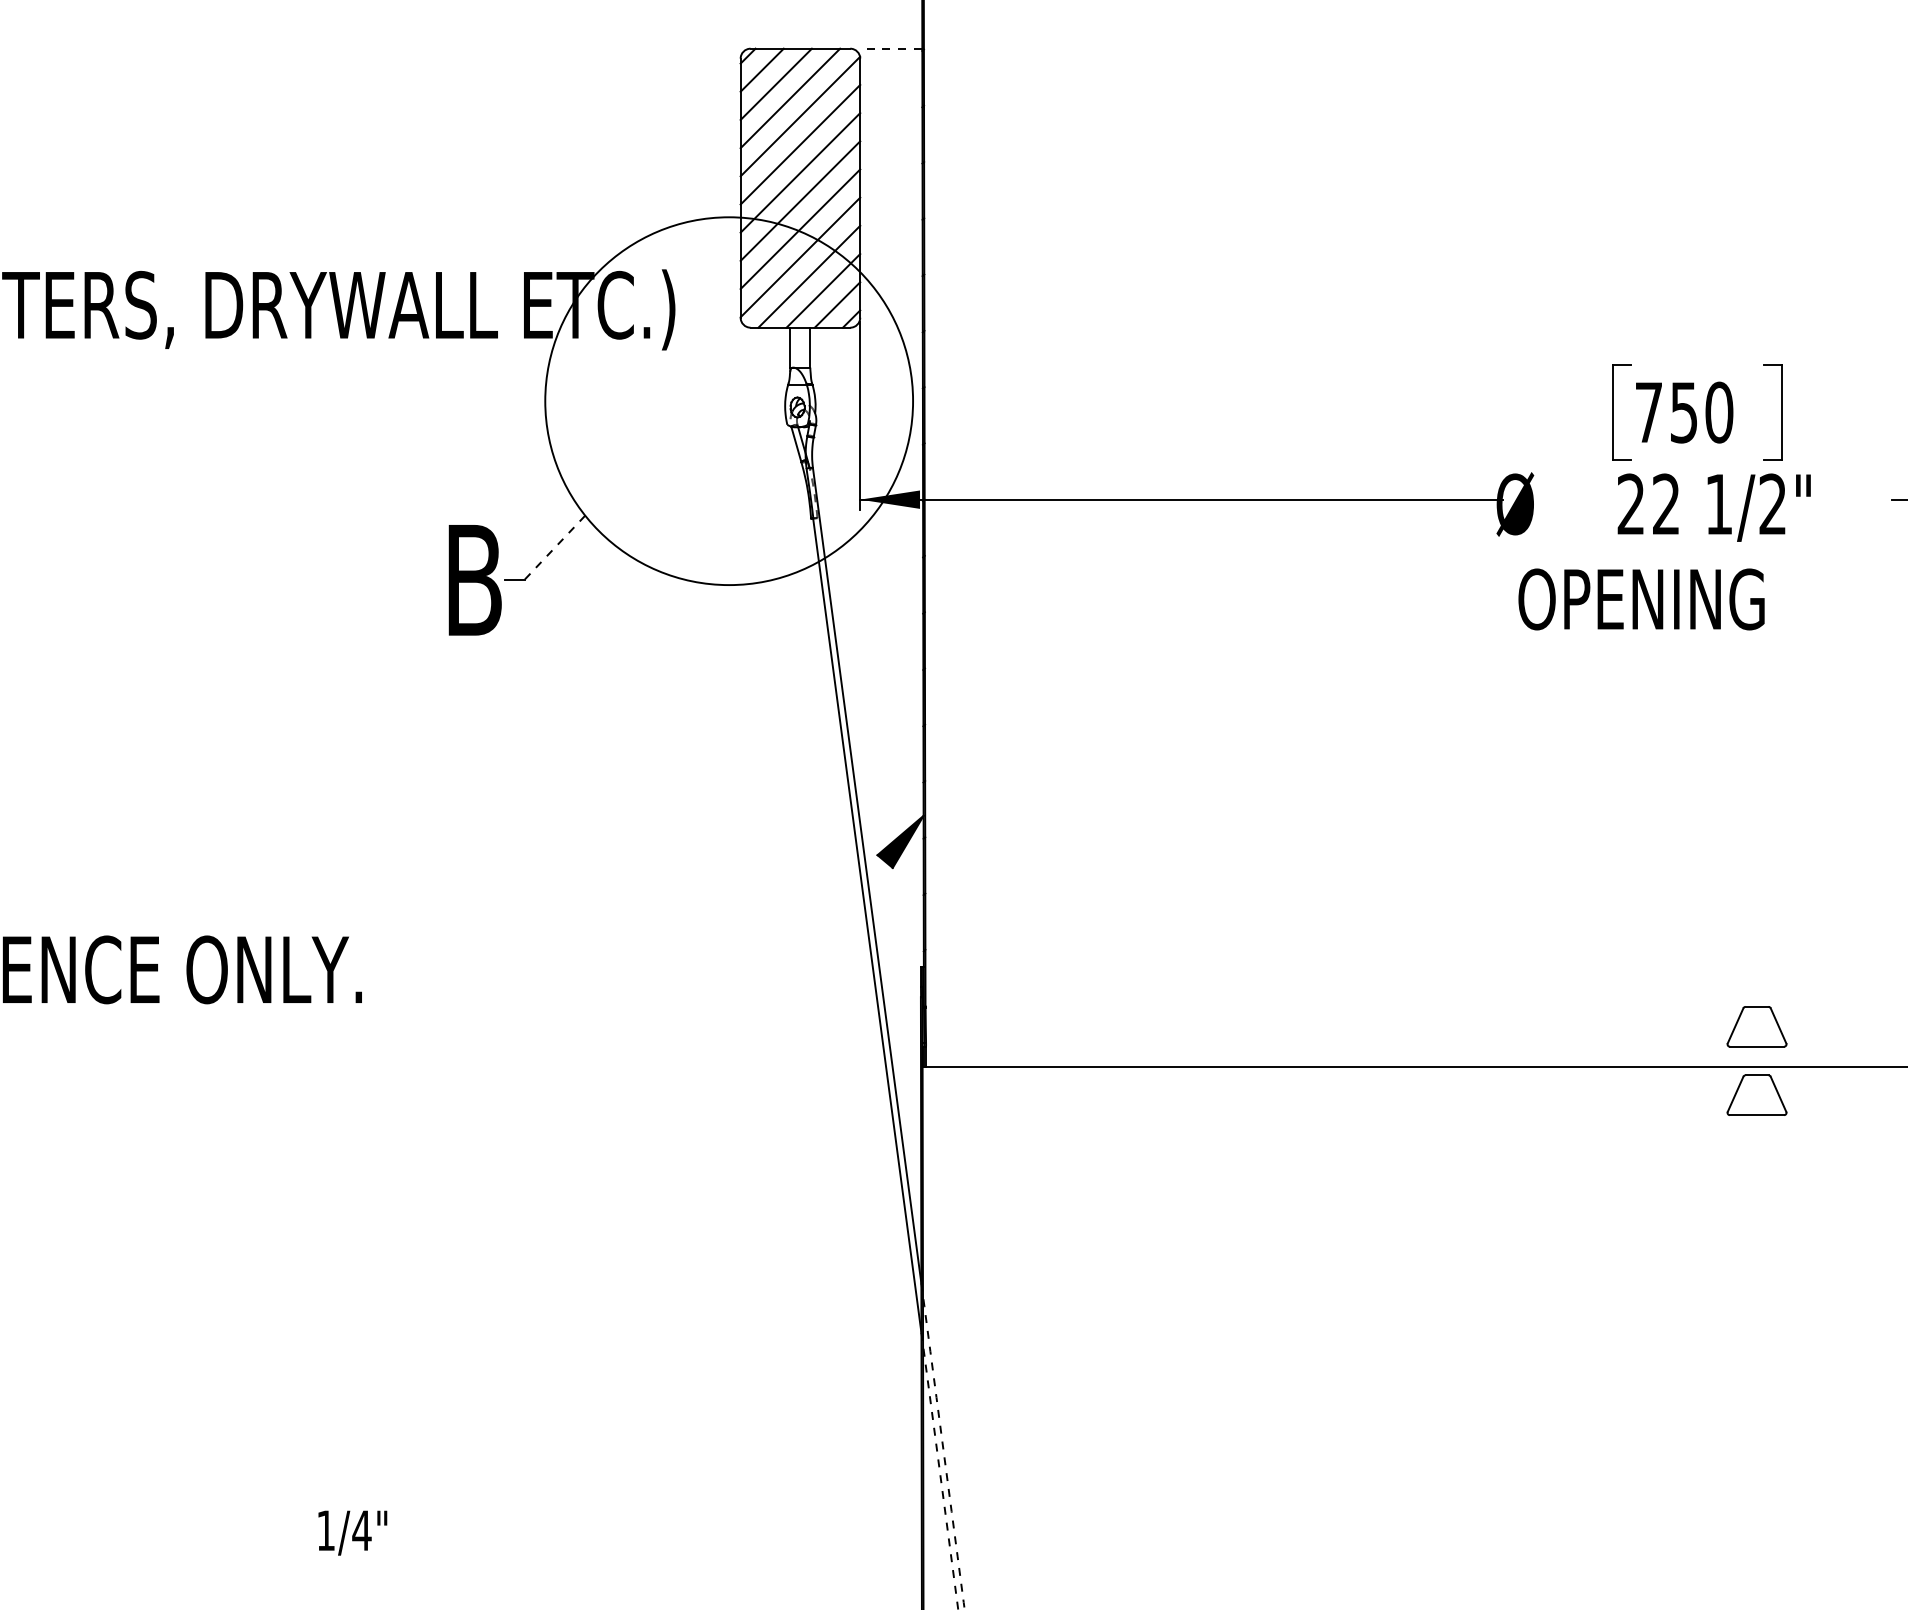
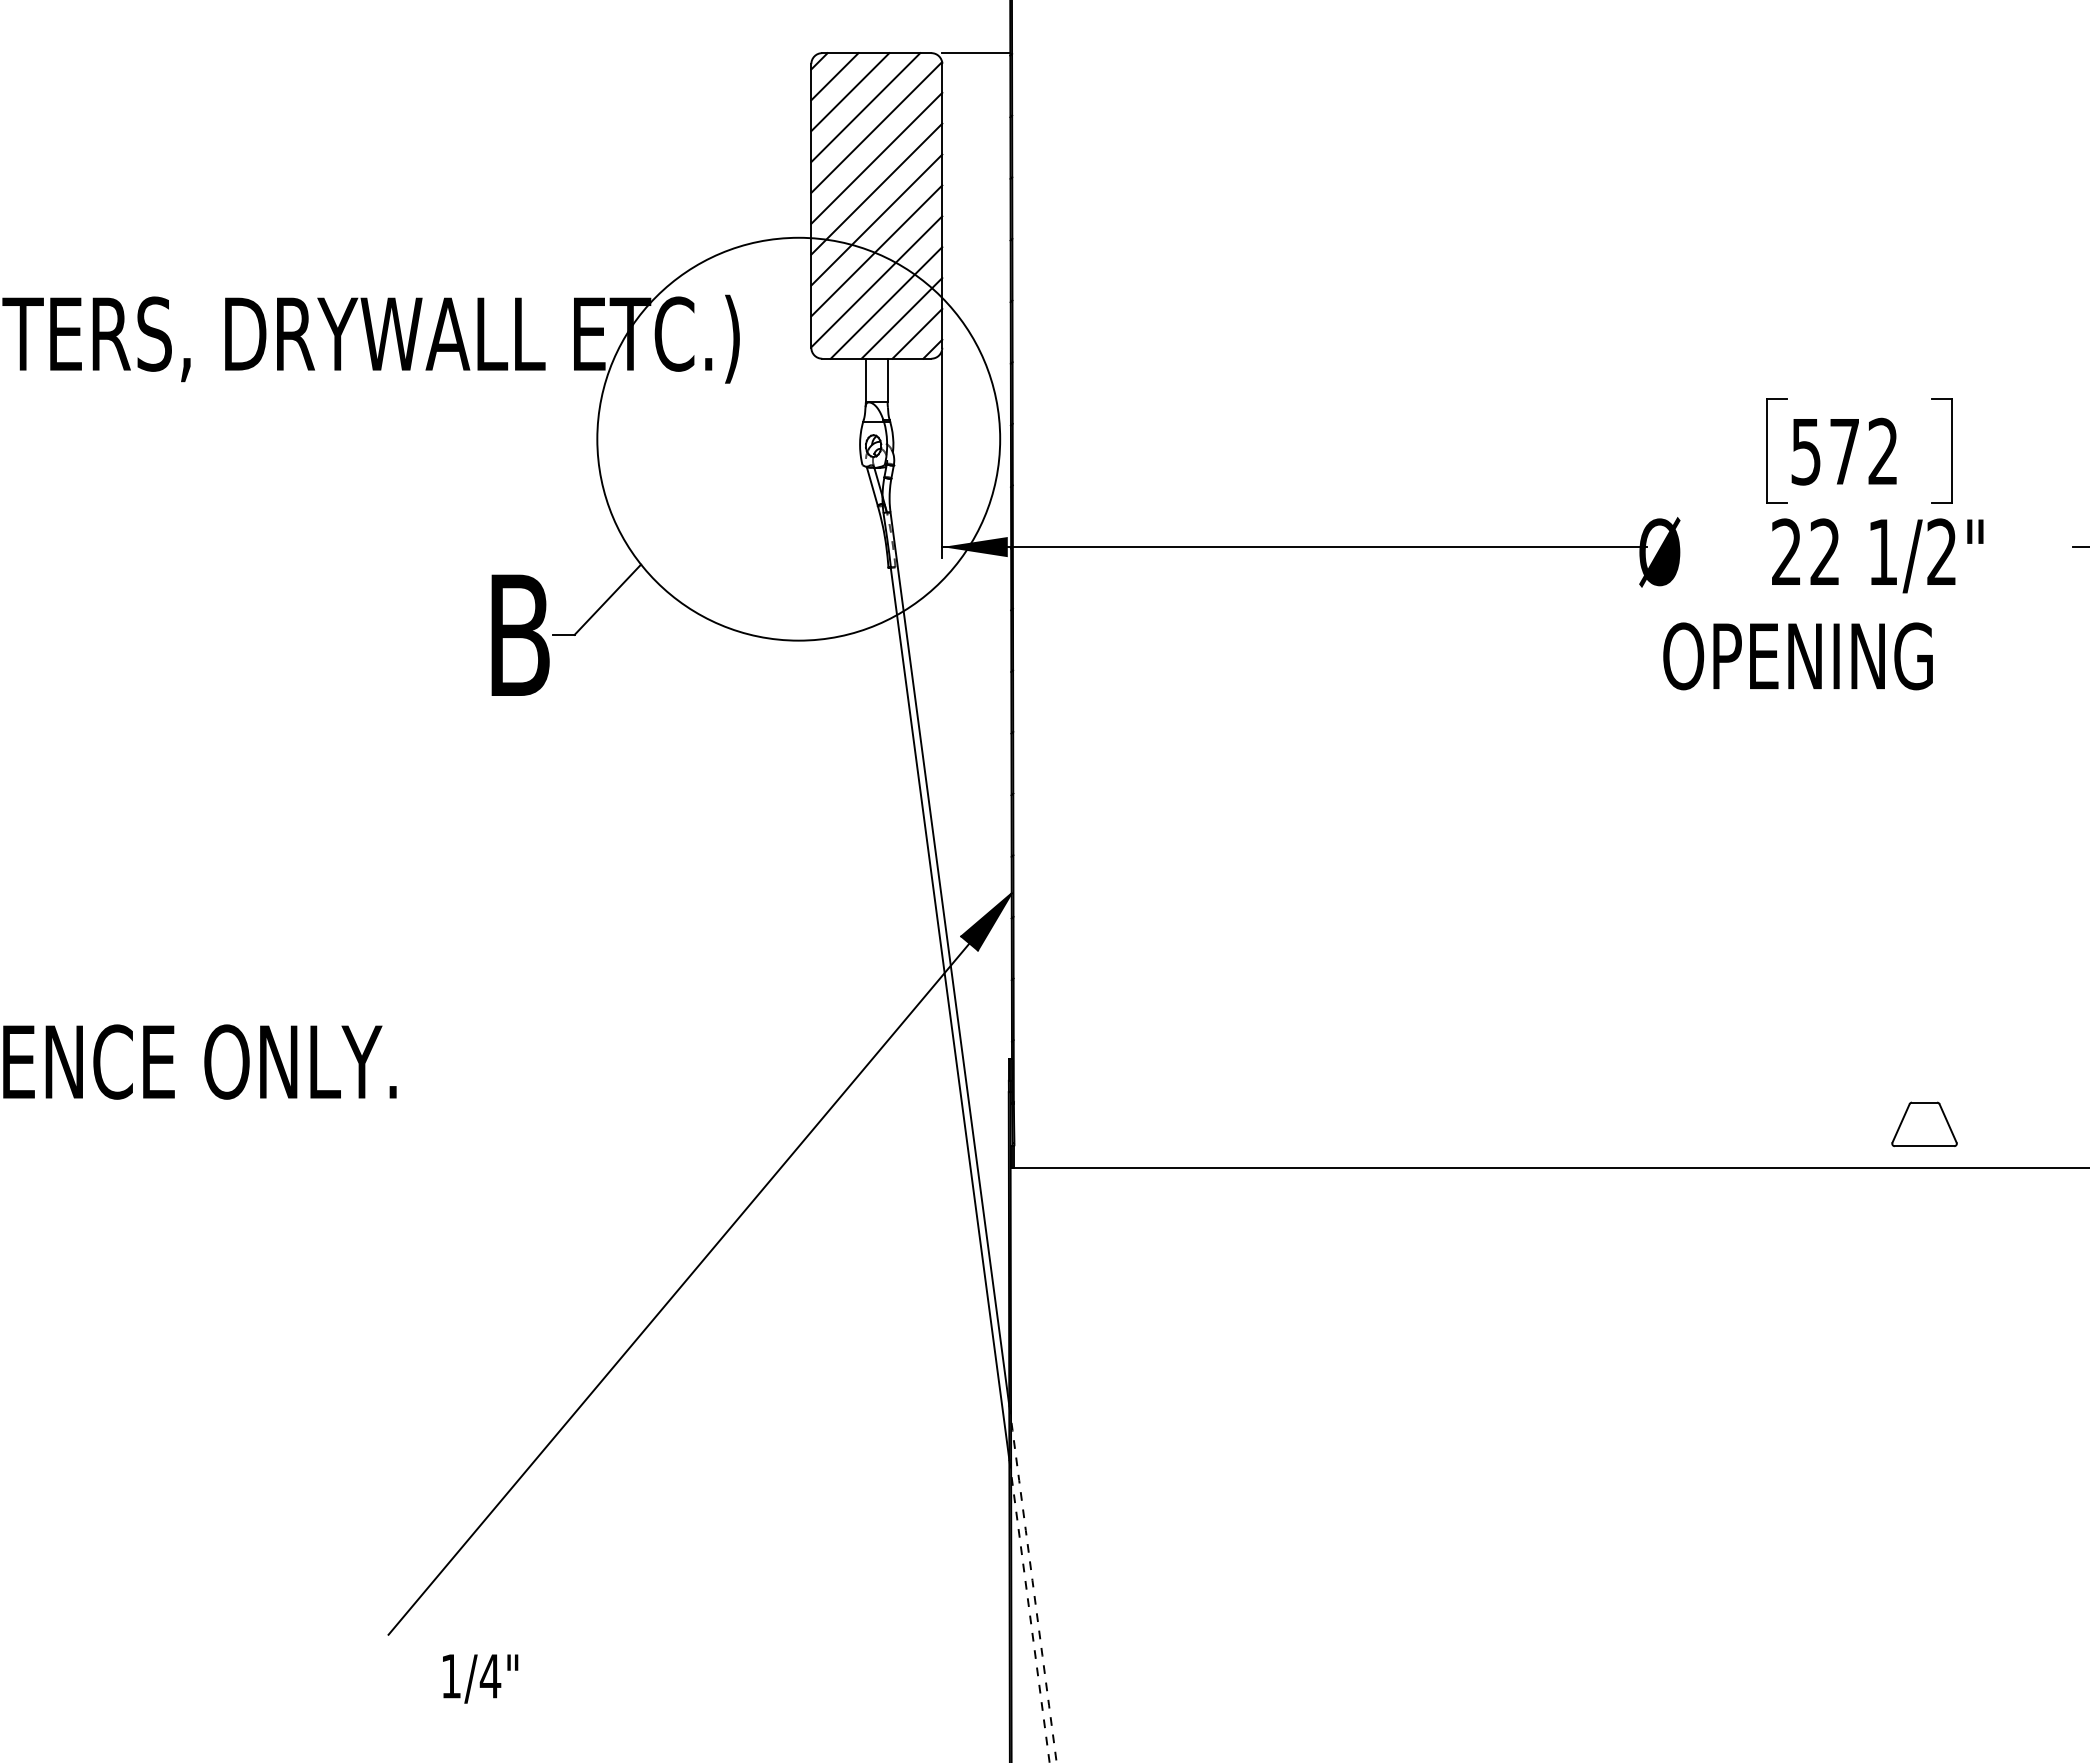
line: (890, 49) -> (975, 53), dashed -> solid
text: (1683, 412) -> (1844, 451), 750 -> 572
line: (554, 548) -> (607, 600), dashed -> solid
part: (1756, 1094) -> (1924, 1198), removed
line: (619, 1176) -> (678, 1288), added
text: (352, 1532) -> (480, 1678), moved

